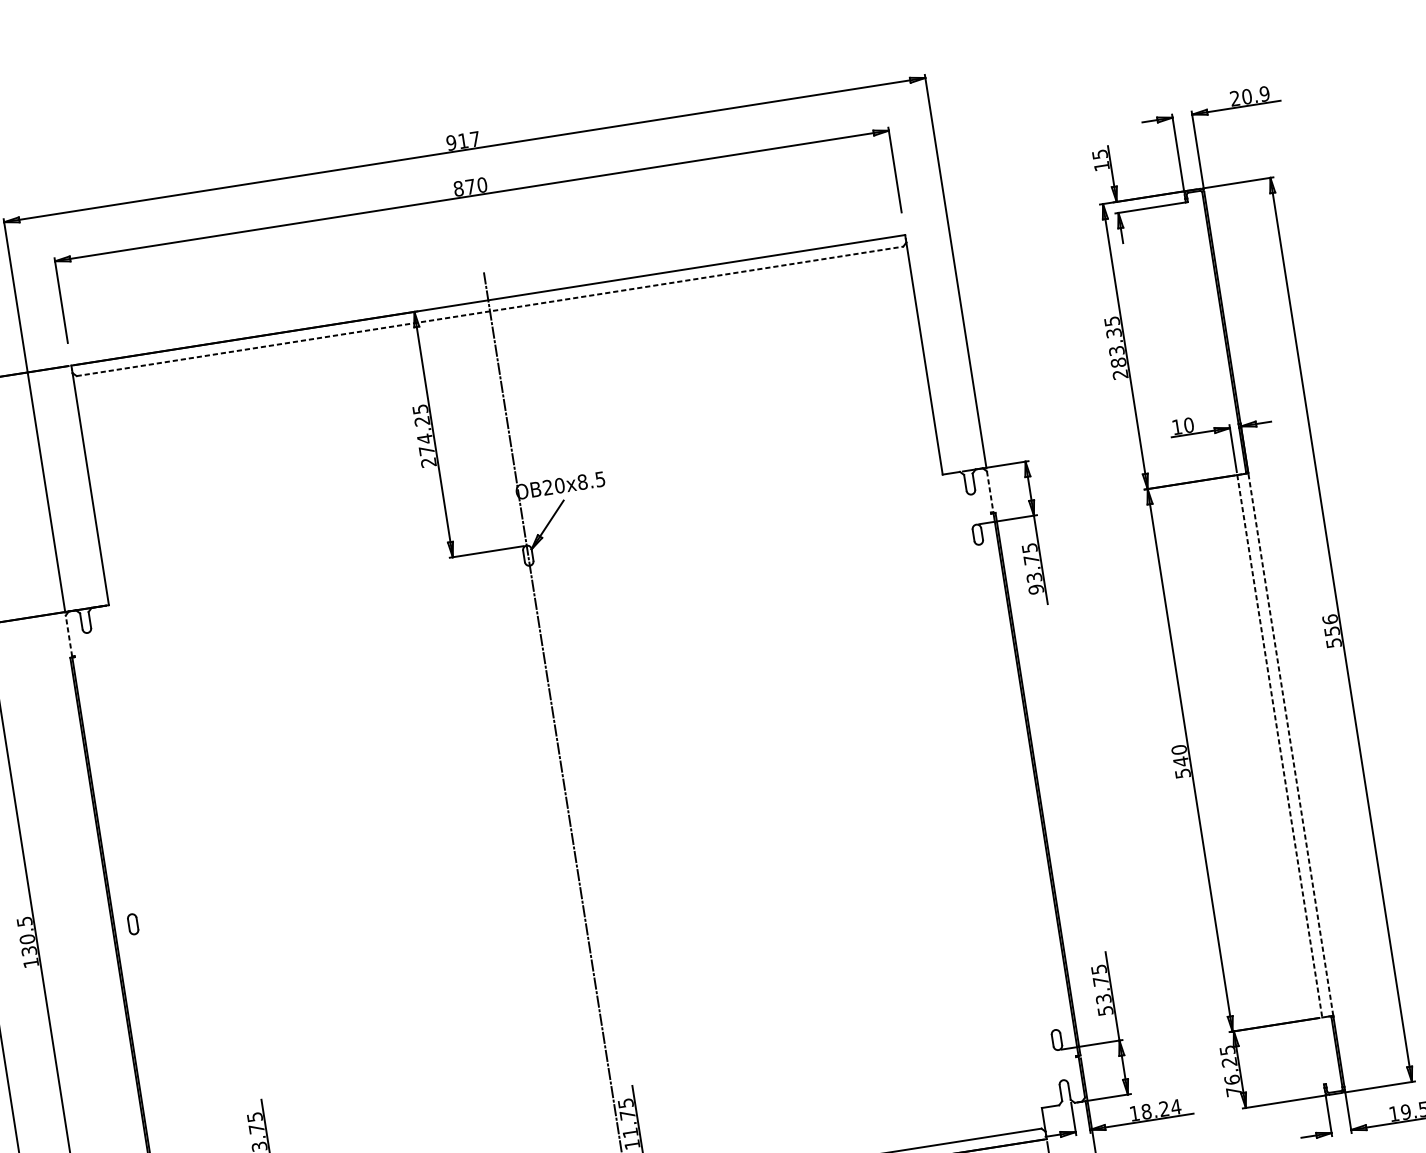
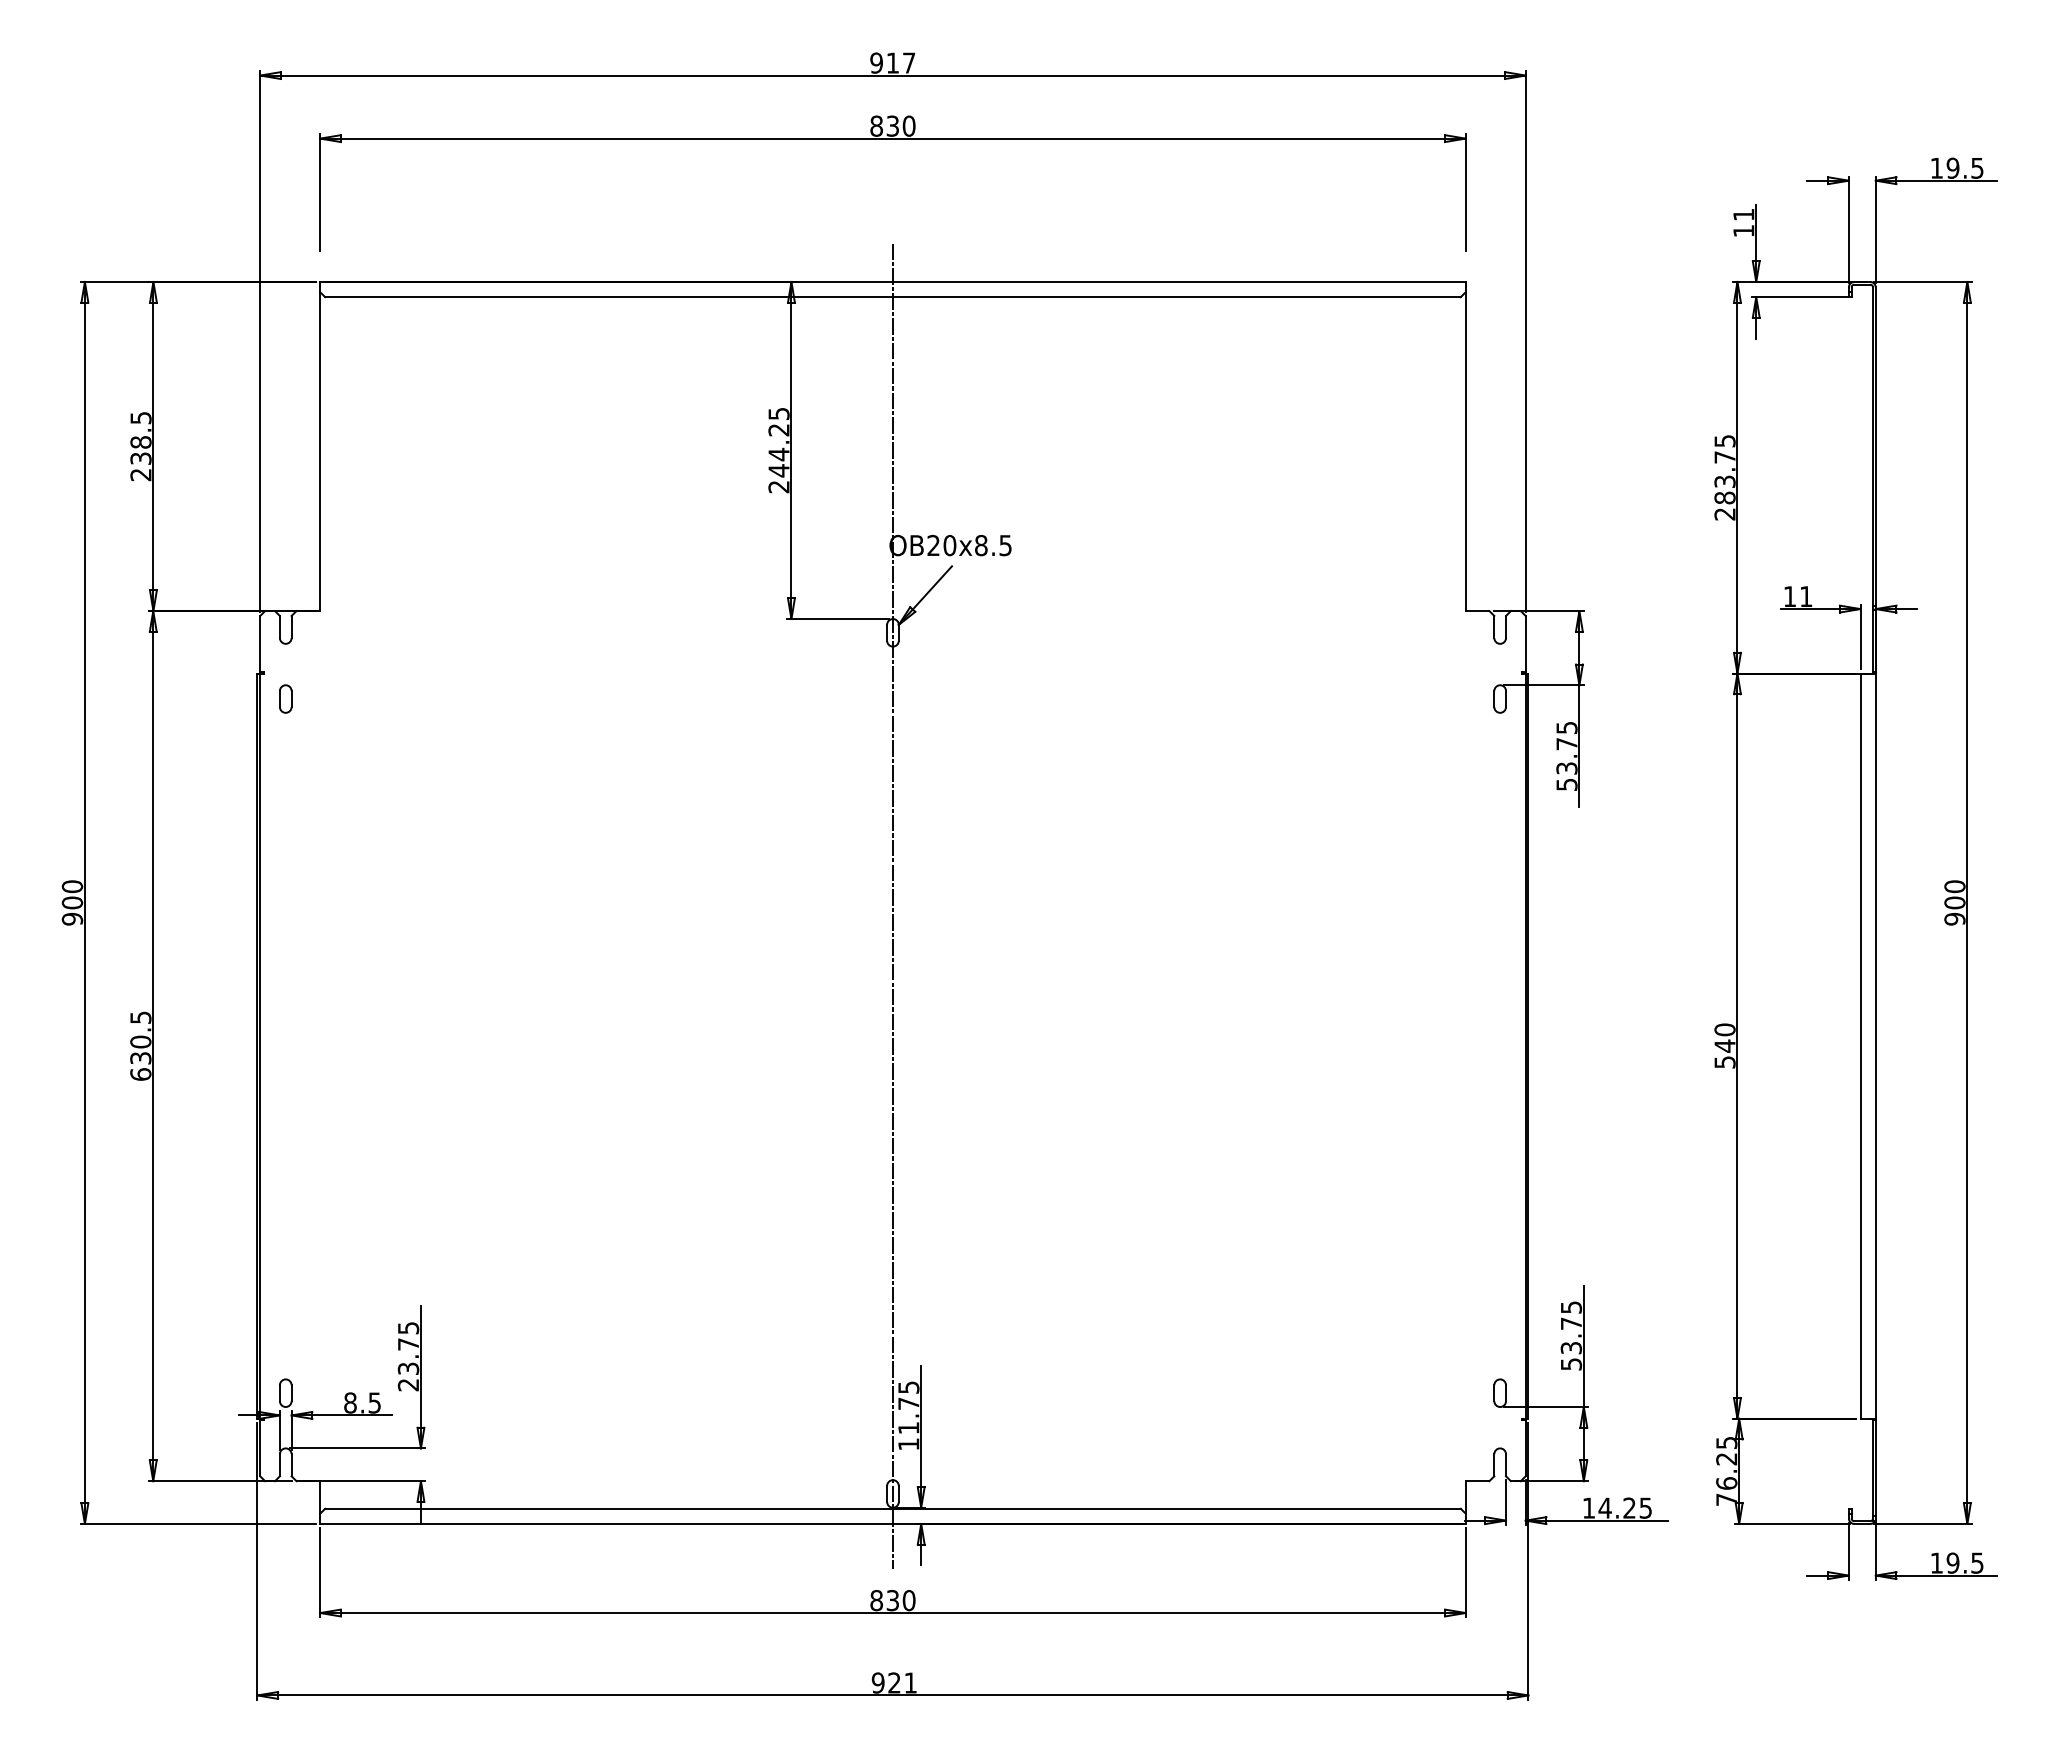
text: (1249, 95) -> (1956, 167), 20.9 -> 19.5
text: (1099, 154) -> (1743, 214), 15 -> 11
text: (470, 186) -> (892, 125), 870 -> 830
line: (489, 311) -> (892, 297), dashed -> solid
text: (1113, 333) -> (1724, 457), 283.35 -> 283.75
text: (1189, 425) -> (1806, 596), 10 -> 11
text: (426, 450) -> (778, 470), 274.25 -> 244.25
line: (990, 492) -> (1525, 644), dashed -> solid
text: (1035, 589) -> (1566, 784), 93.75 -> 53.75
text: (1331, 631) -> (1954, 902), 556 -> 900
line: (69, 635) -> (260, 643), dashed -> solid
line: (1290, 744) -> (1875, 1046), dashed -> solid
line: (1279, 746) -> (1860, 1046), dashed -> solid
part: (132, 923) -> (285, 698), moved
text: (30, 963) -> (140, 1074), 130.5 -> 630.5
text: (1161, 1108) -> (1625, 1507), 18.24 -> 14.25

